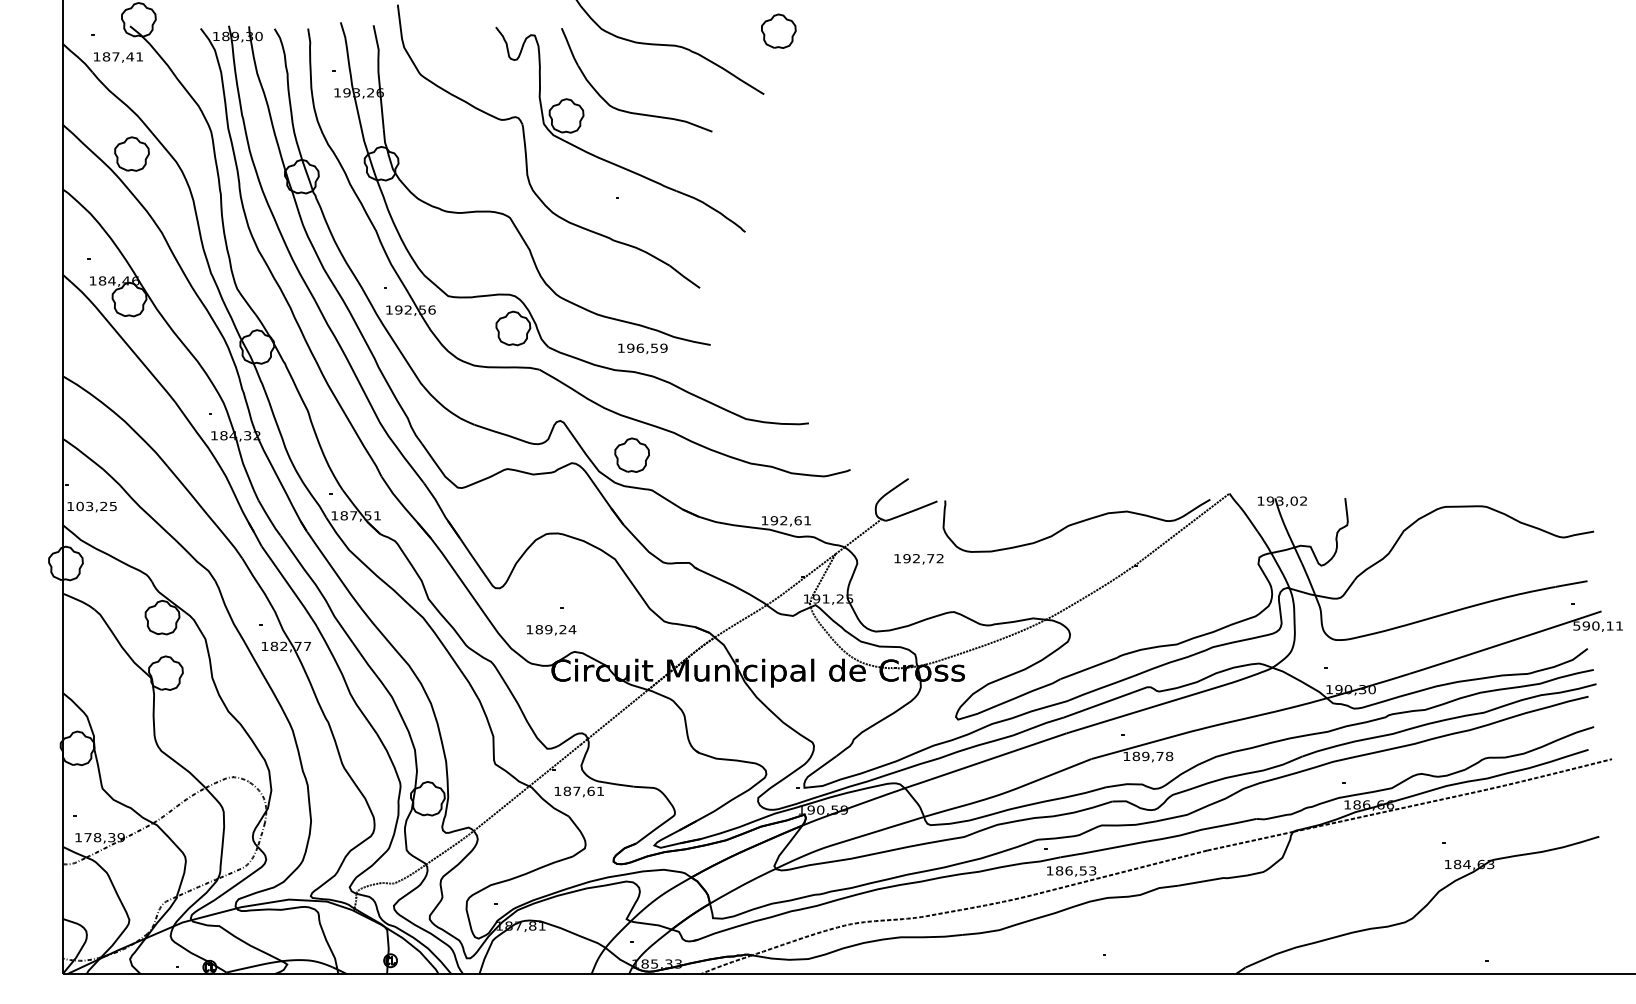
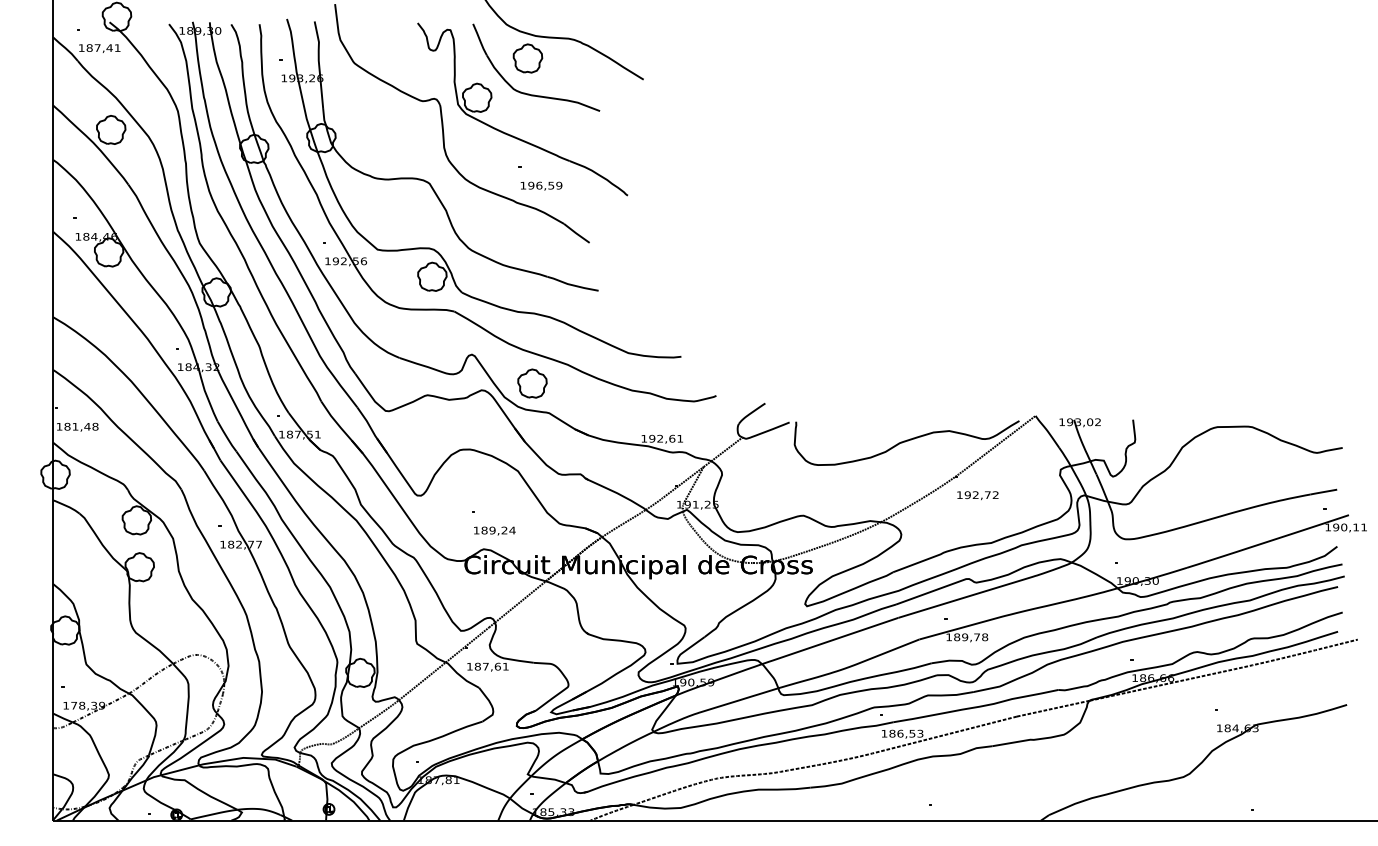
part: (778, 30) -> (527, 57), moved
text: (642, 348) -> (541, 185), moved
text: (96, 506) -> (81, 426), 103,25 -> 181,48
text: (918, 559) -> (977, 495), moved
text: (1576, 625) -> (1327, 527), 590,11 -> 190,11
text: (551, 630) -> (494, 531), moved

